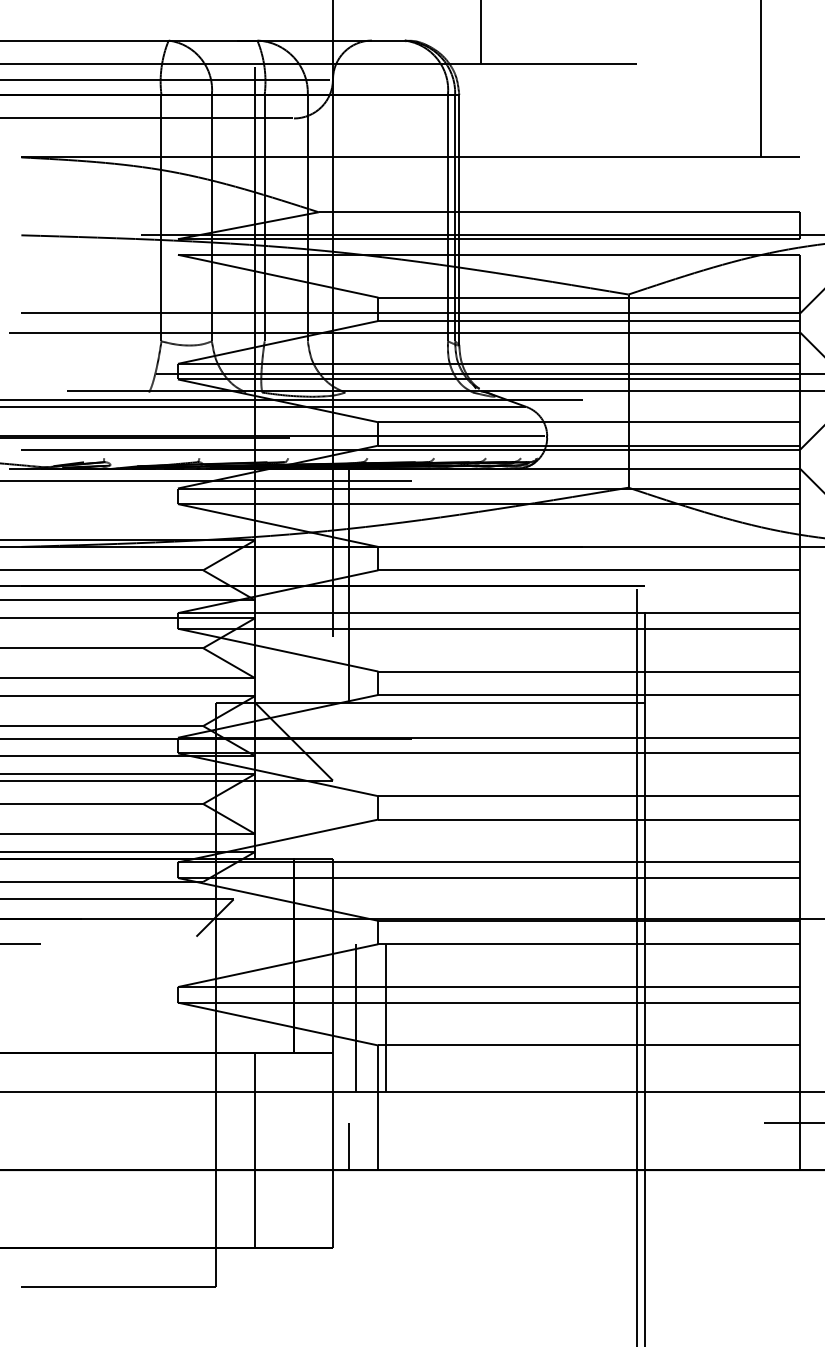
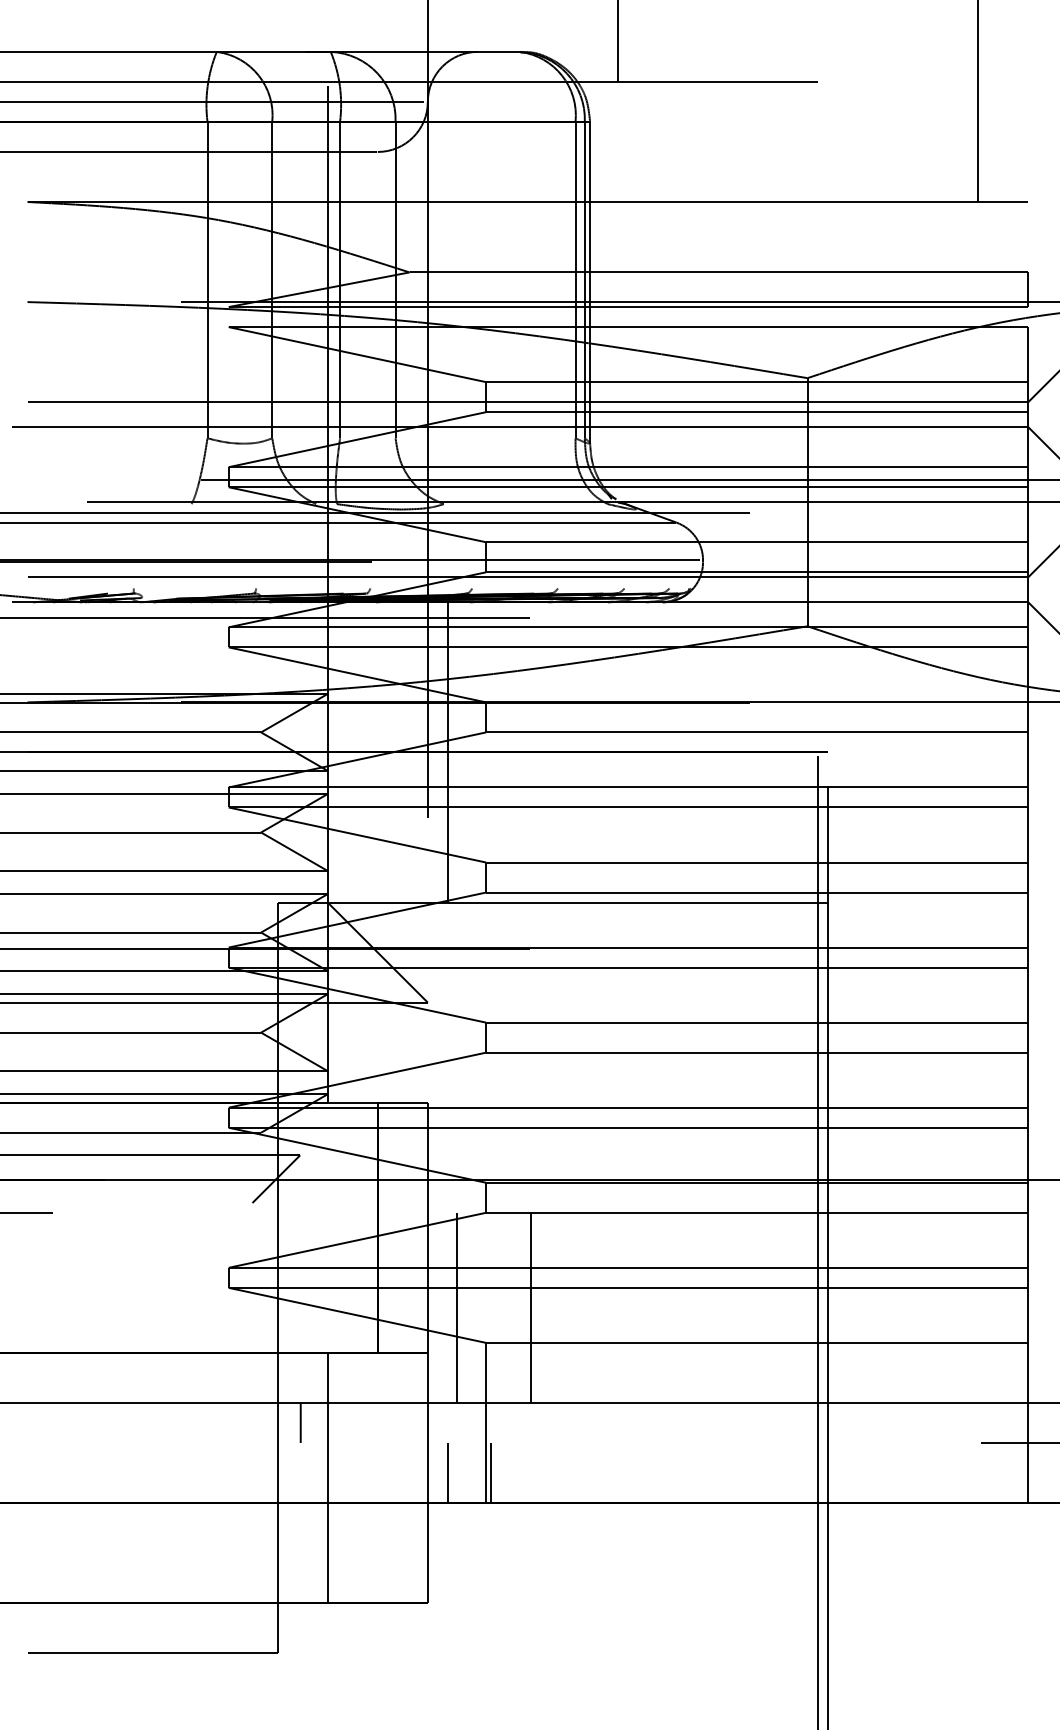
line: (385, 1017) -> (530, 1307), moved
line: (233, 1107) -> (300, 1422), added
line: (381, 1146) -> (490, 1472), added

